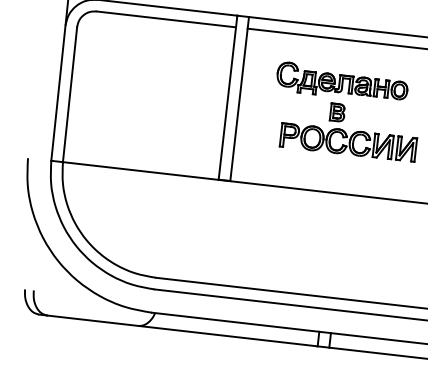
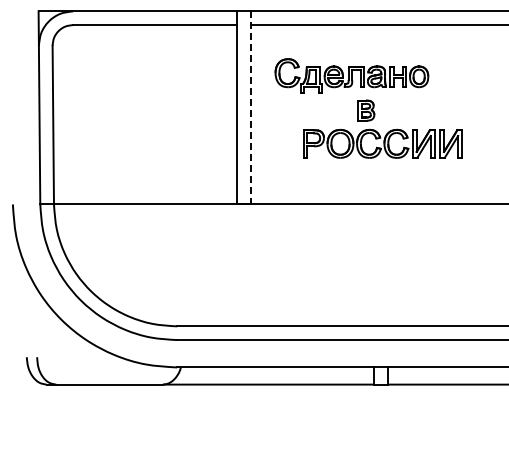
part: (342, 82) -> (351, 75), moved
line: (239, 99) -> (250, 108), solid -> dashed

